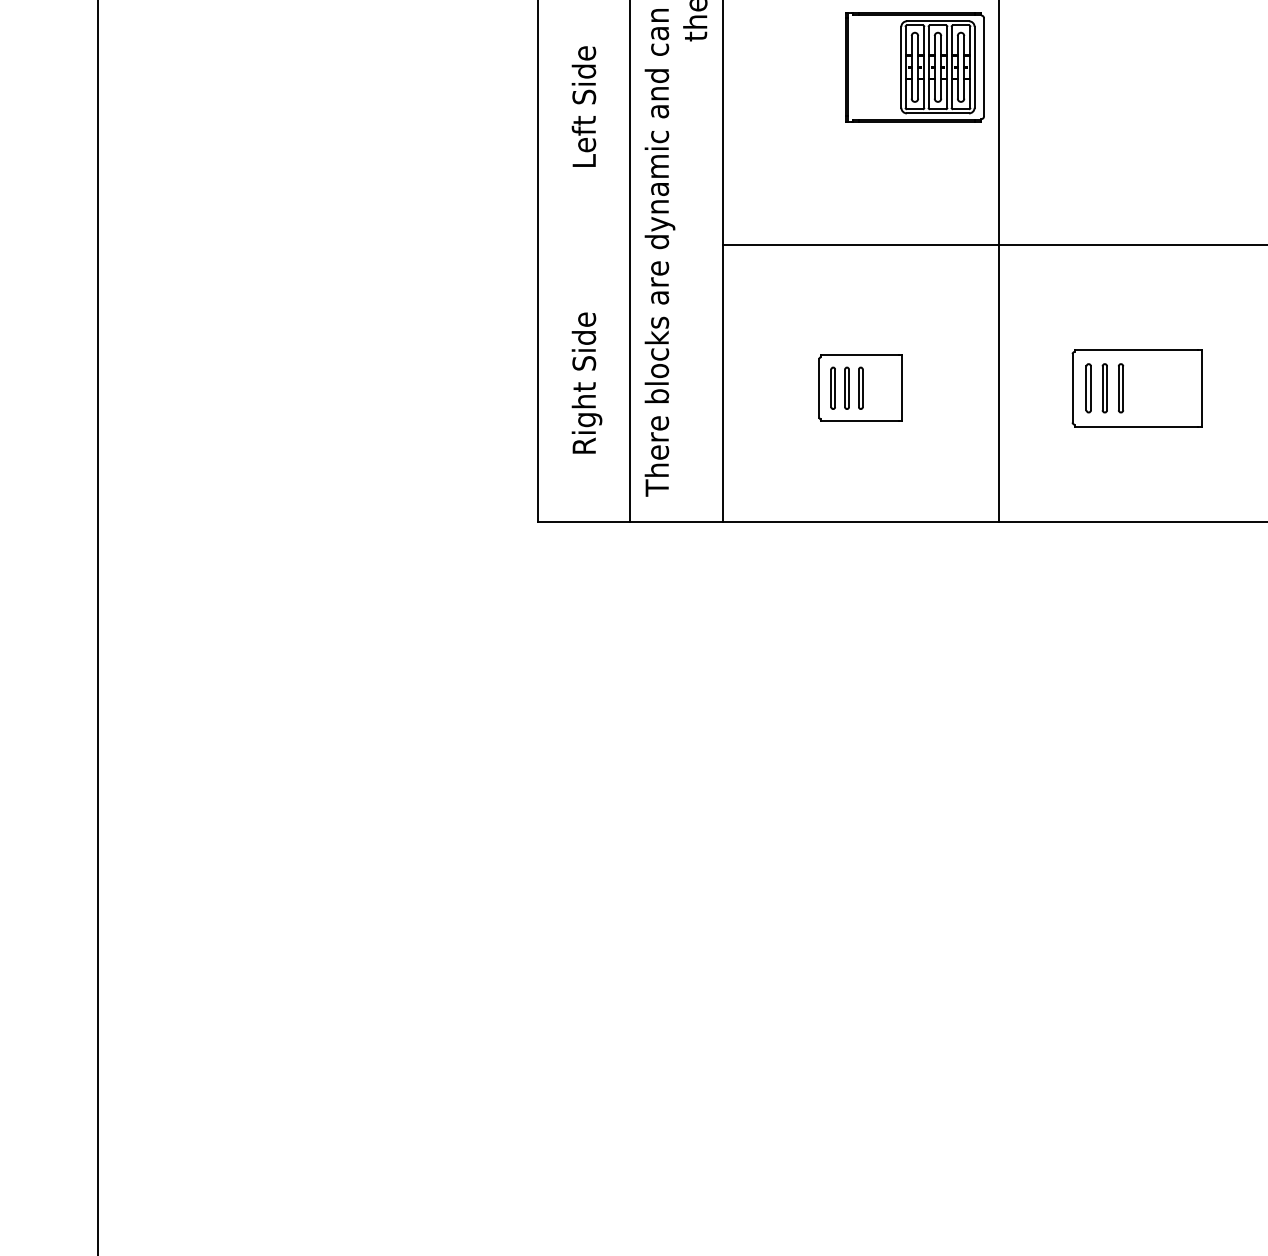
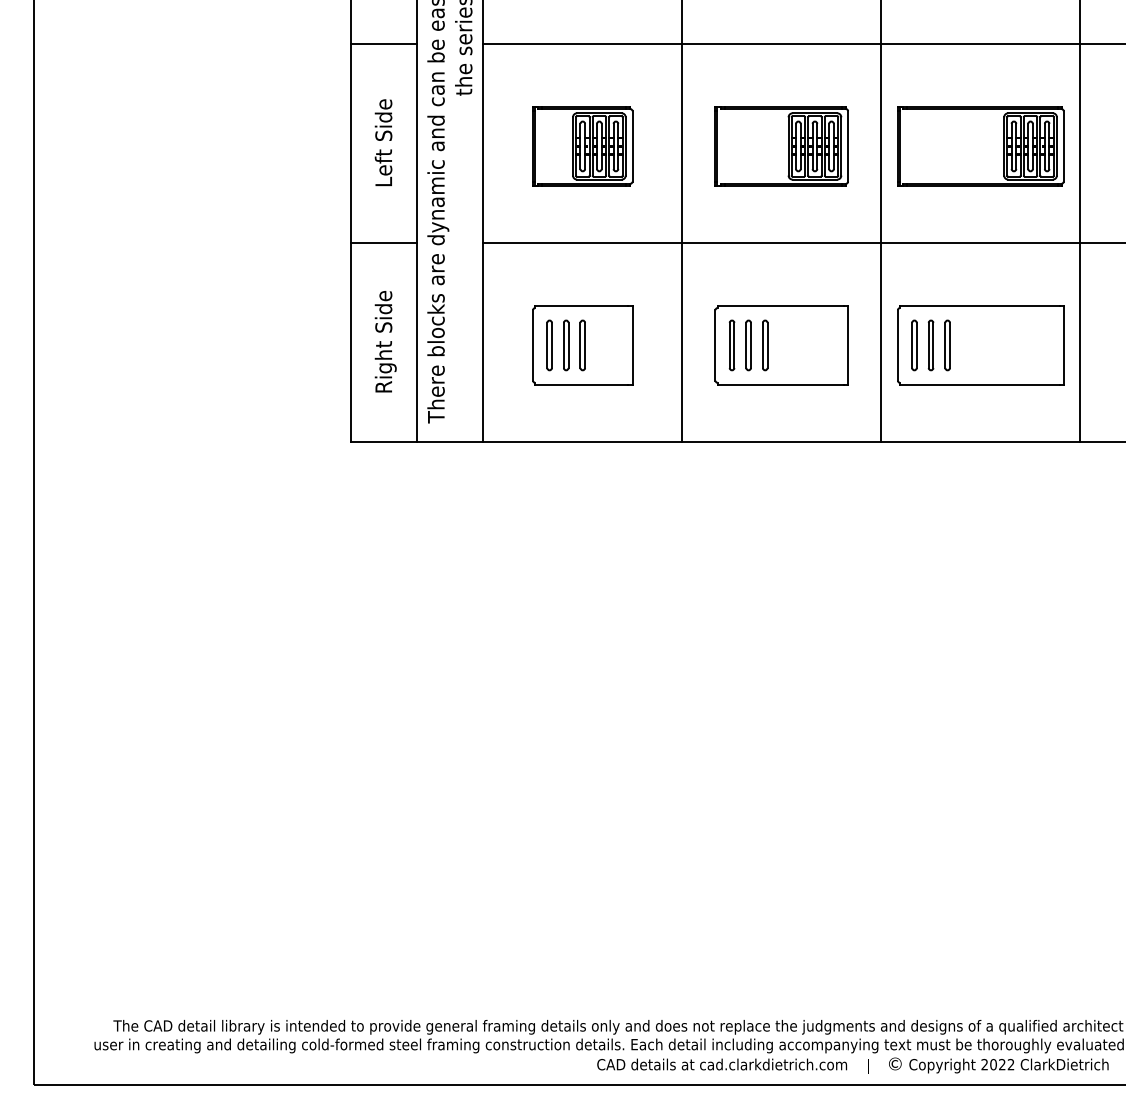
part: (914, 67) -> (582, 146), moved
part: (1136, 111) -> (781, 146), added
line: (583, 245) -> (383, 242), added
part: (860, 388) -> (582, 345), size x1.67
part: (1136, 388) -> (781, 345), size x1.43

